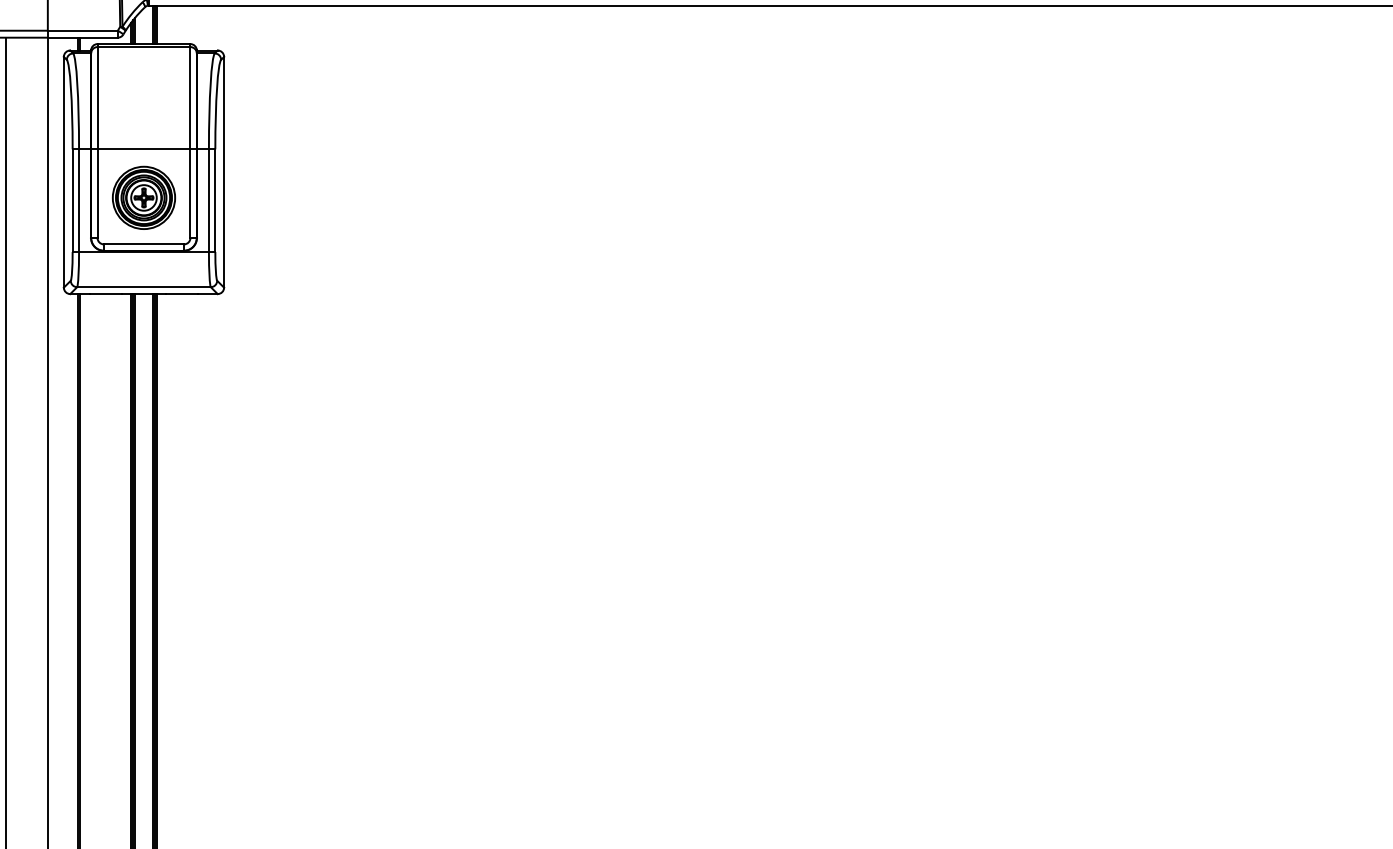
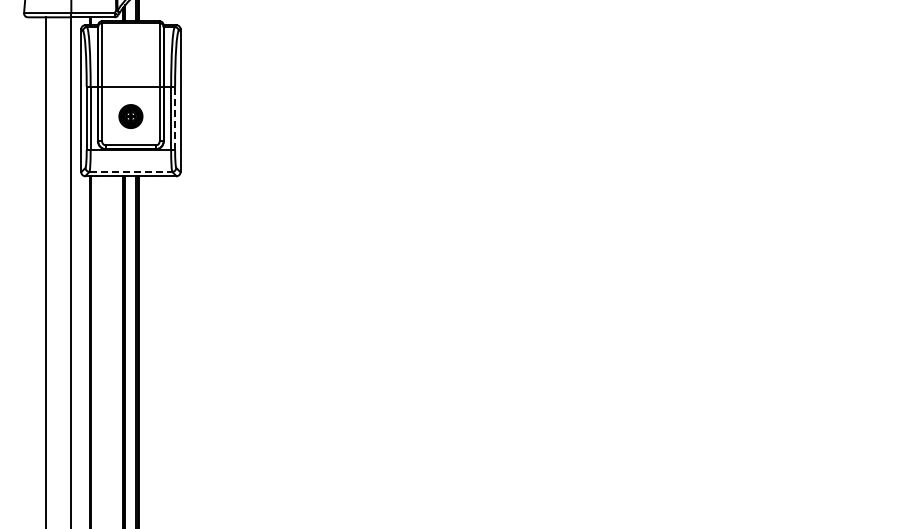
part: (143, 197) -> (130, 116), size x0.6
line: (215, 200) -> (175, 118), solid -> dashed
line: (144, 286) -> (131, 171), solid -> dashed

